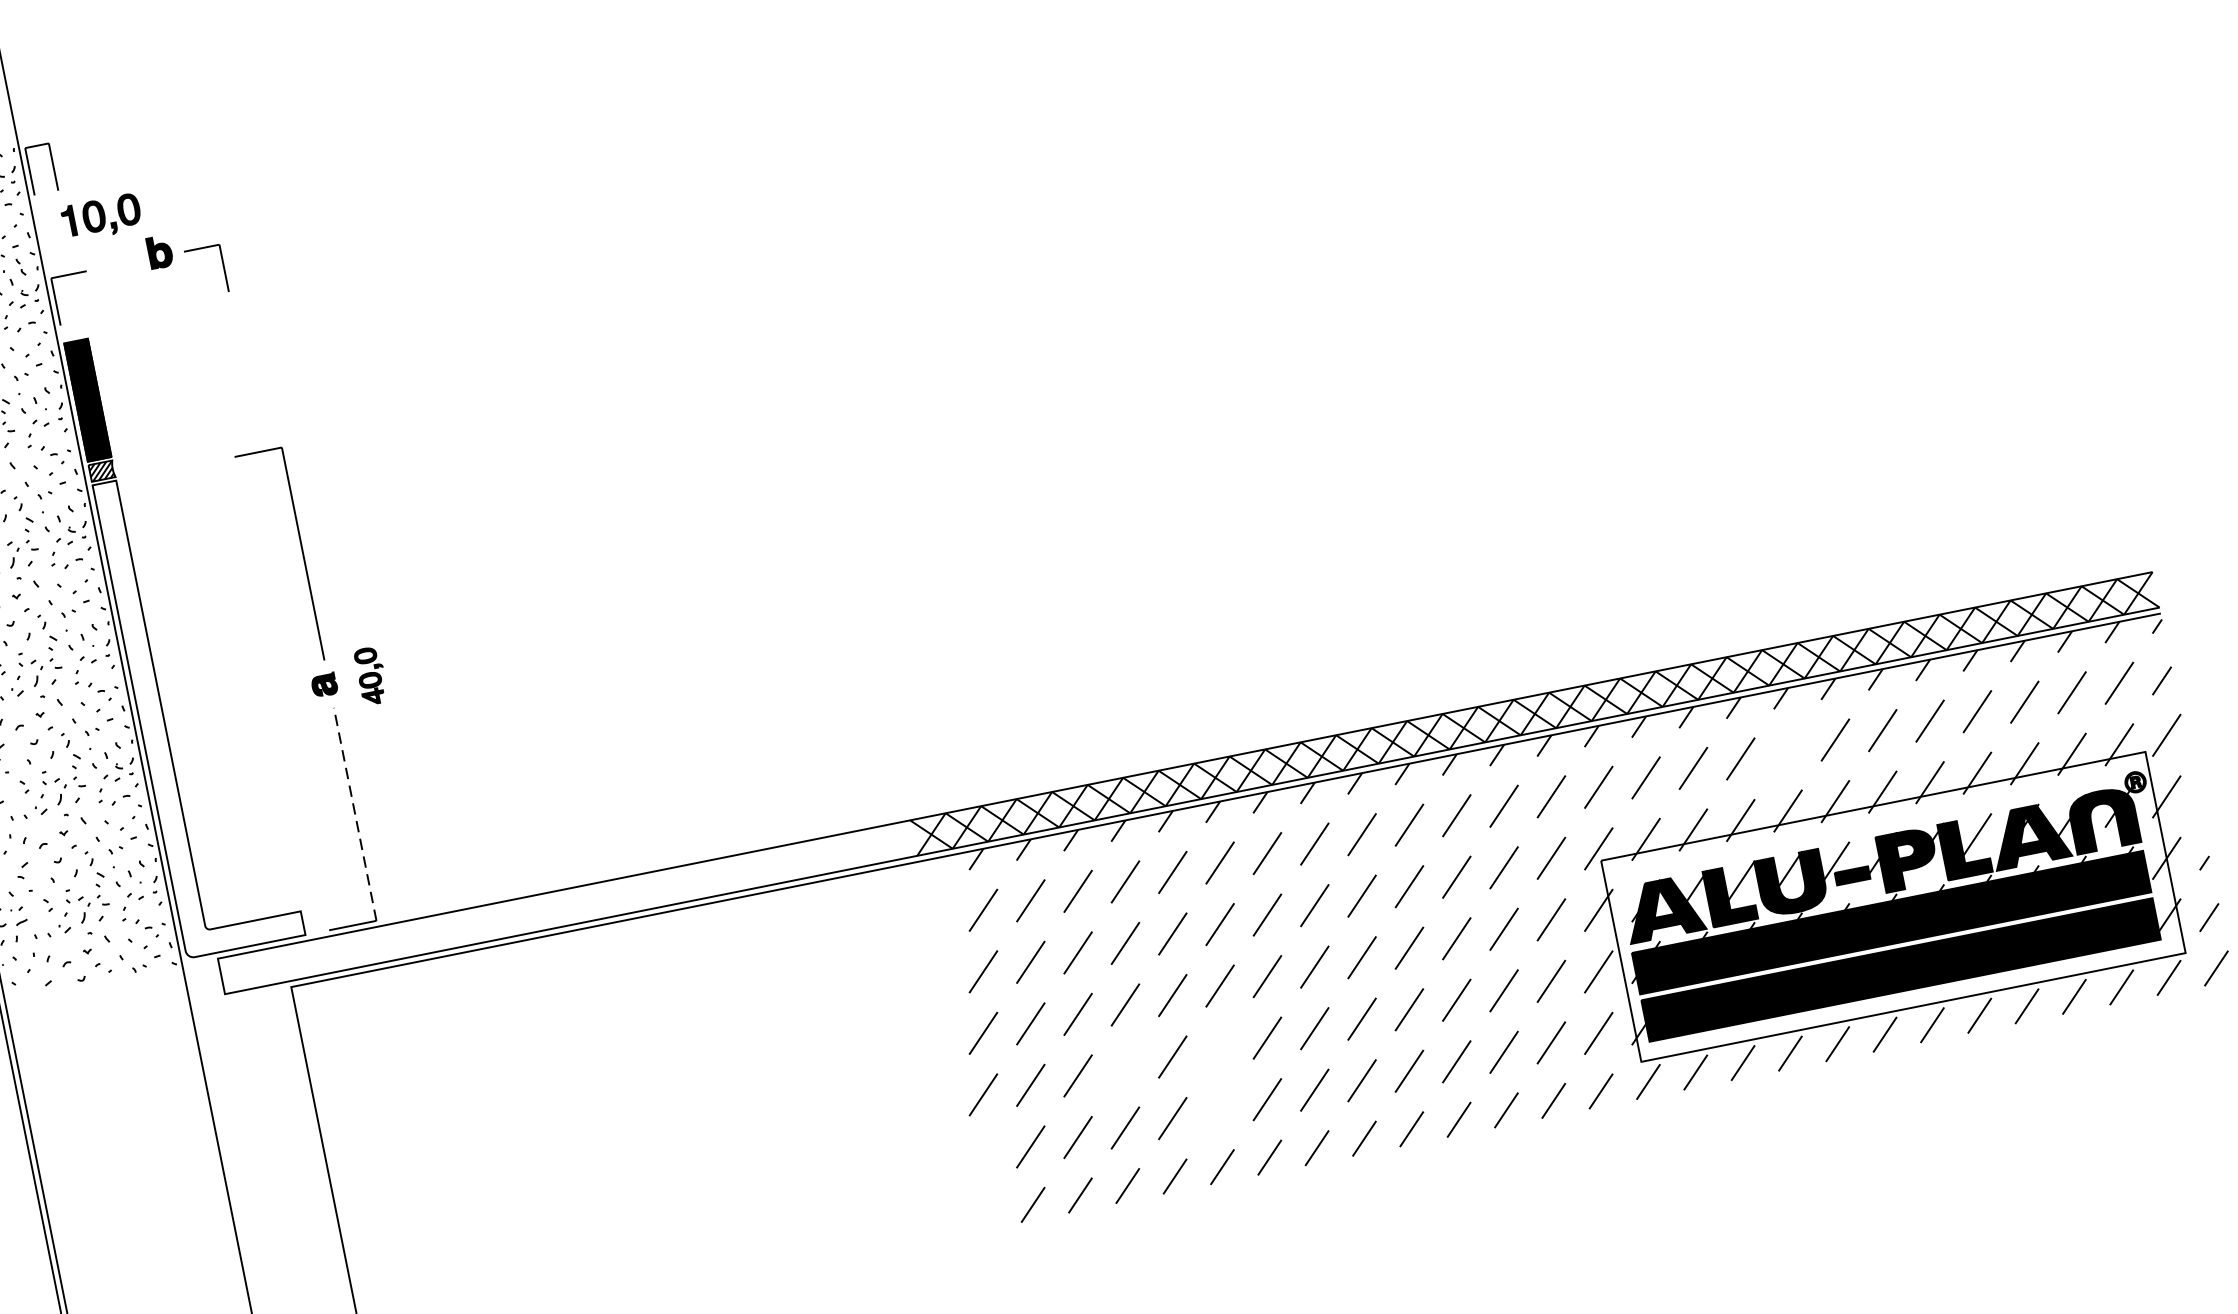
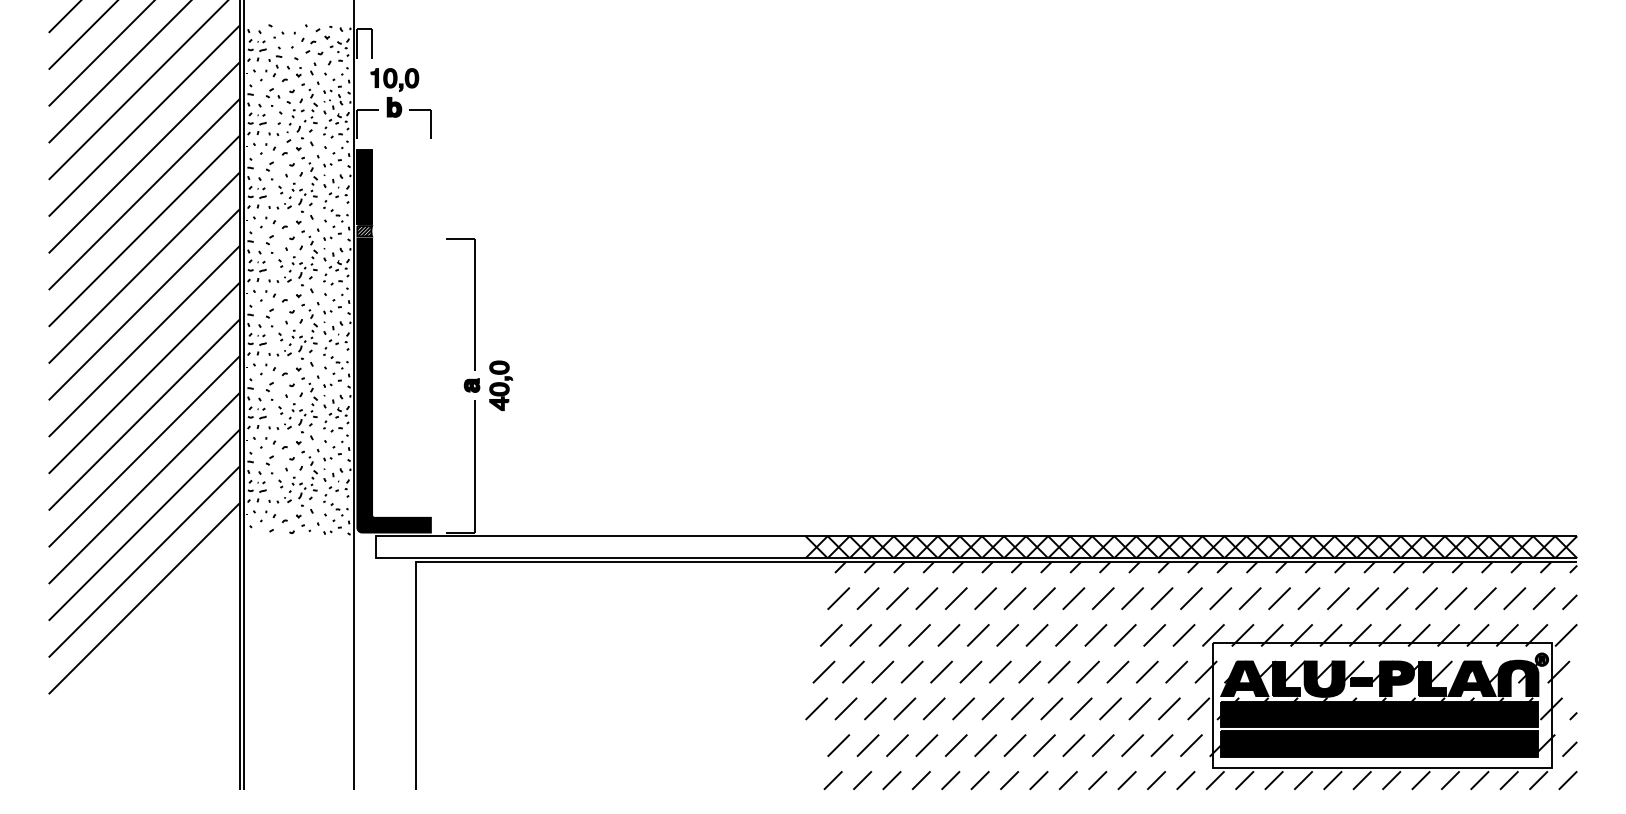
part: (185, 252) -> (409, 110), moved
part: (371, 675) -> (501, 385), size x1.43
fill: (197, 710) -> (393, 385), added
line: (1788, 749) -> (1338, 598), added
line: (354, 813) -> (474, 465), dashed -> solid
line: (1219, 1047) -> (963, 708), added
line: (1124, 1065) -> (904, 708), added
line: (1220, 1108) -> (956, 745), added

